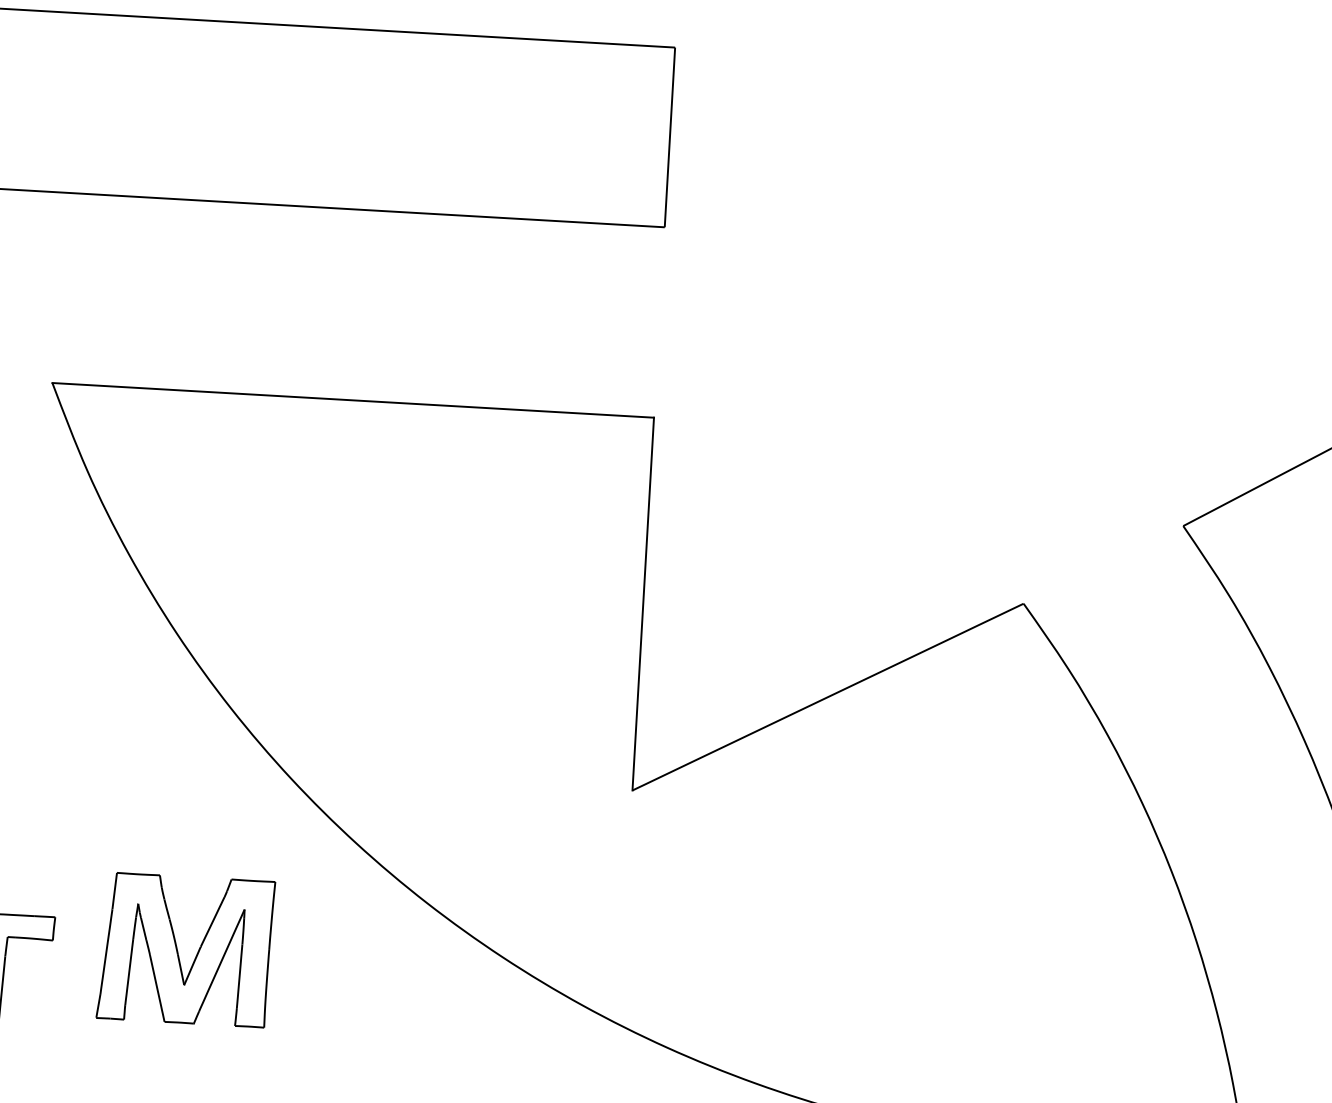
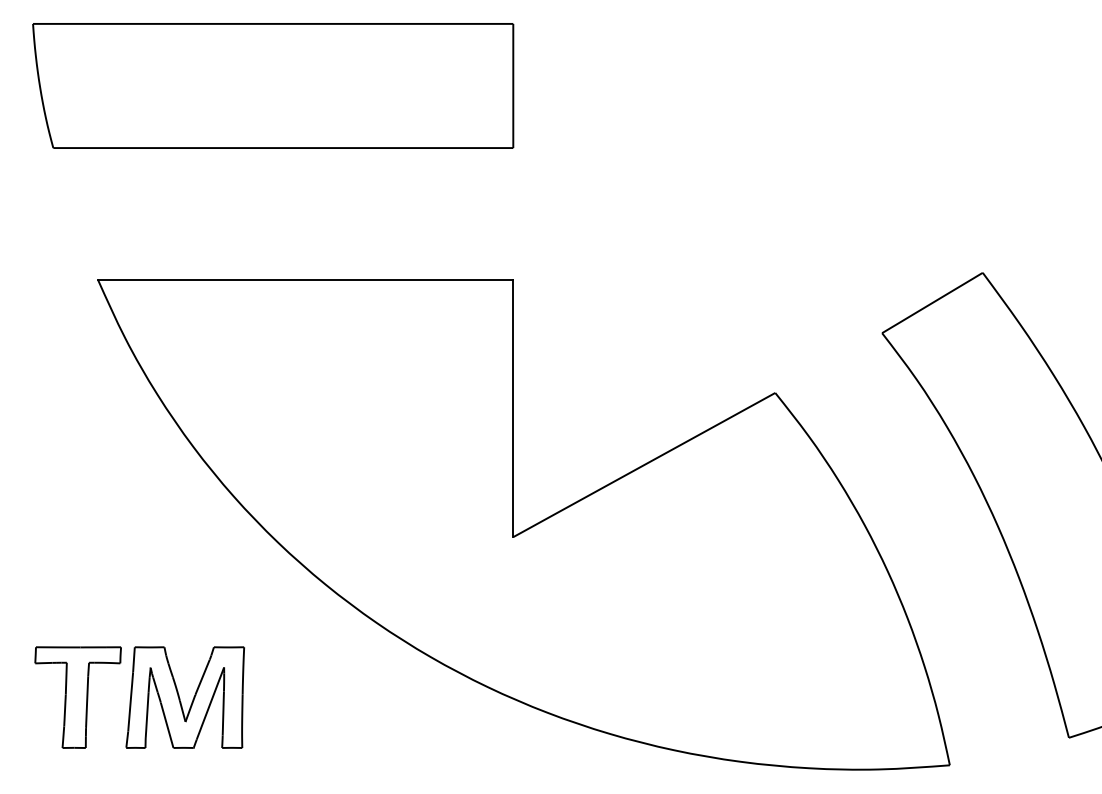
part: (184, 949) -> (184, 697), moved

